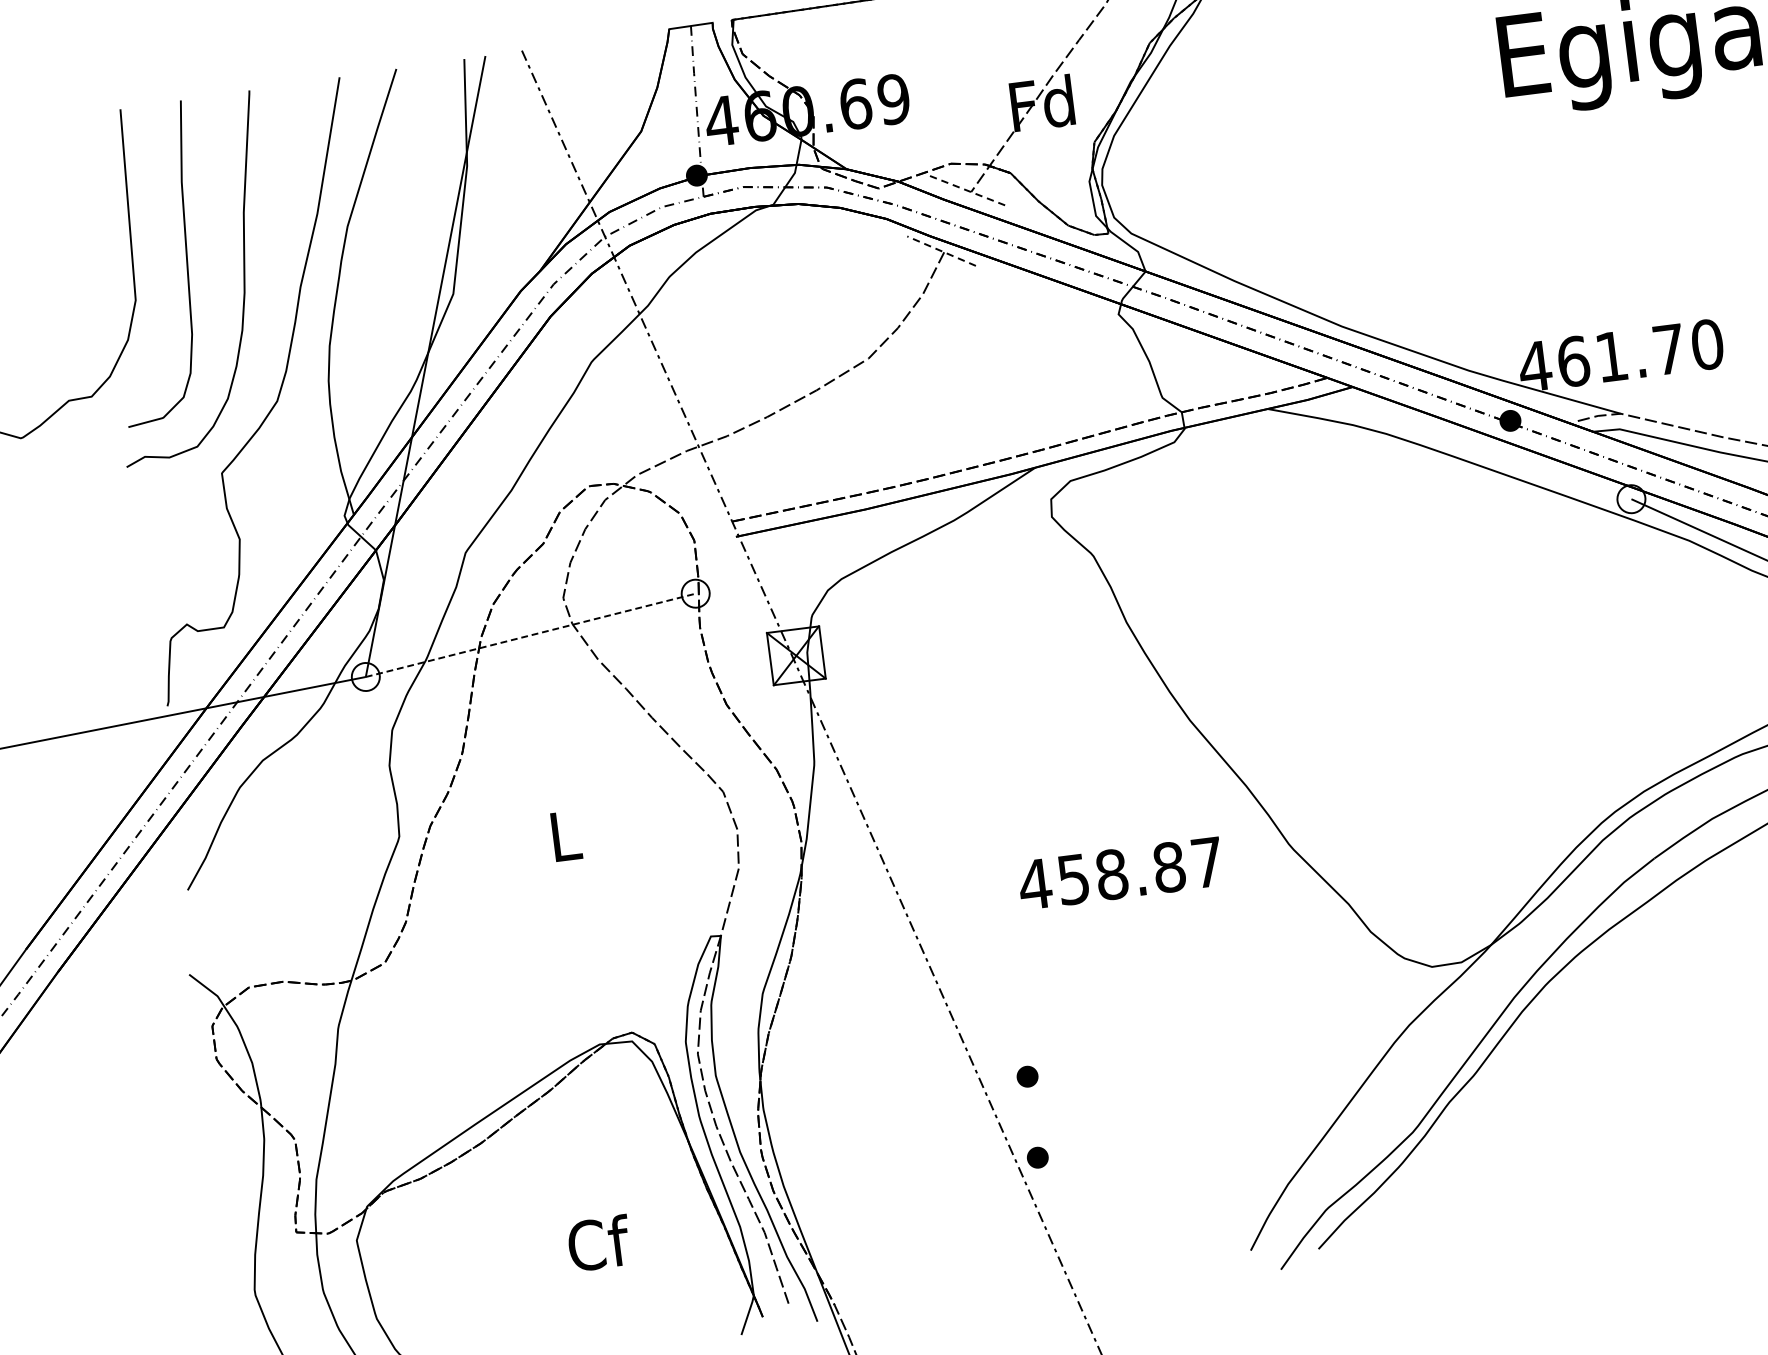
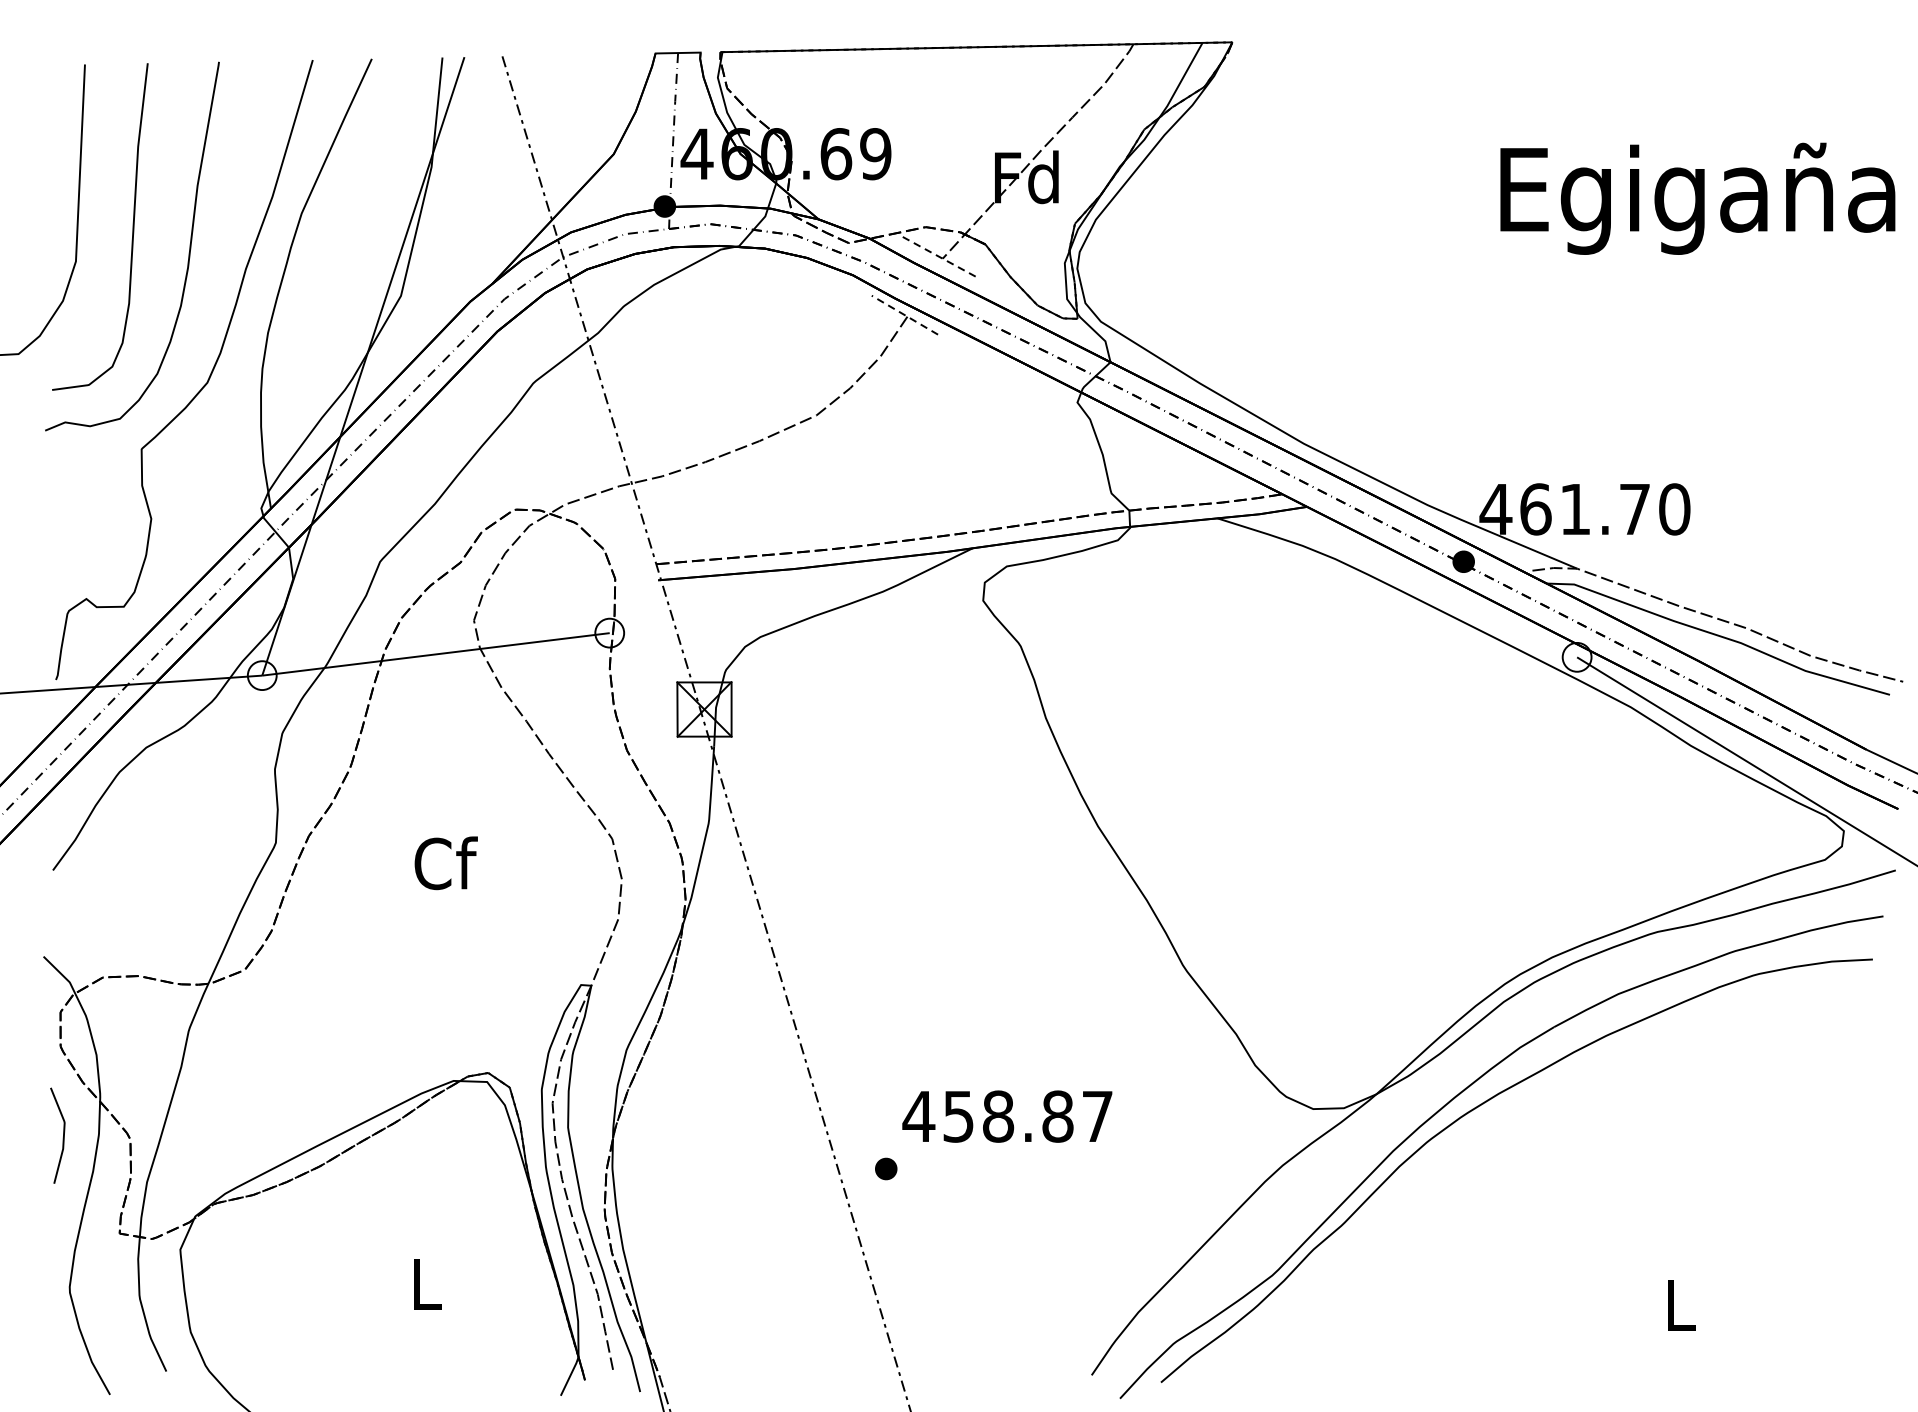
line: (531, 635) -> (436, 654), dashed -> solid
text: (565, 835) -> (445, 863), L -> Cf
text: (1120, 873) -> (1007, 1116), moved
line: (229, 1147) -> (62, 1138), added
part: (1038, 1157) -> (886, 1252), removed
text: (599, 1243) -> (427, 1283), Cf -> L

